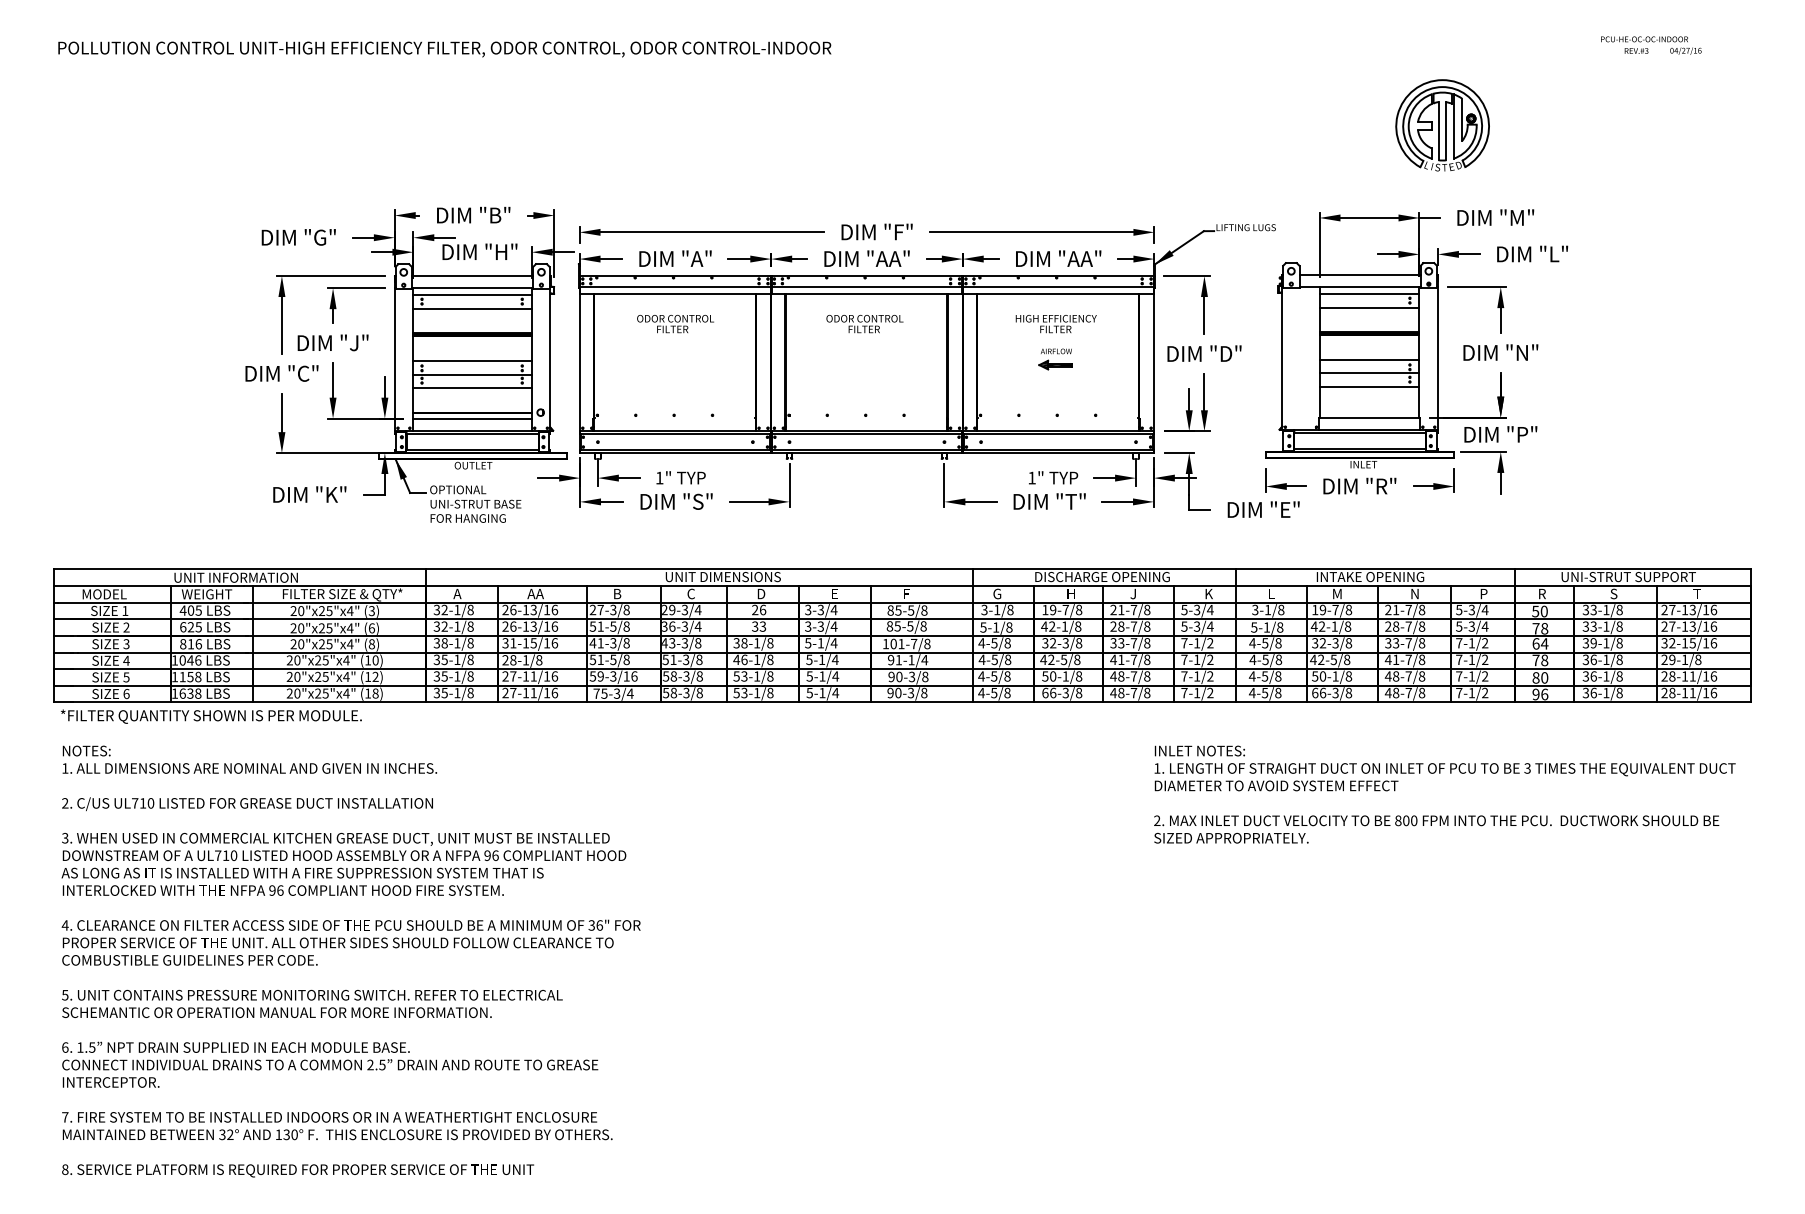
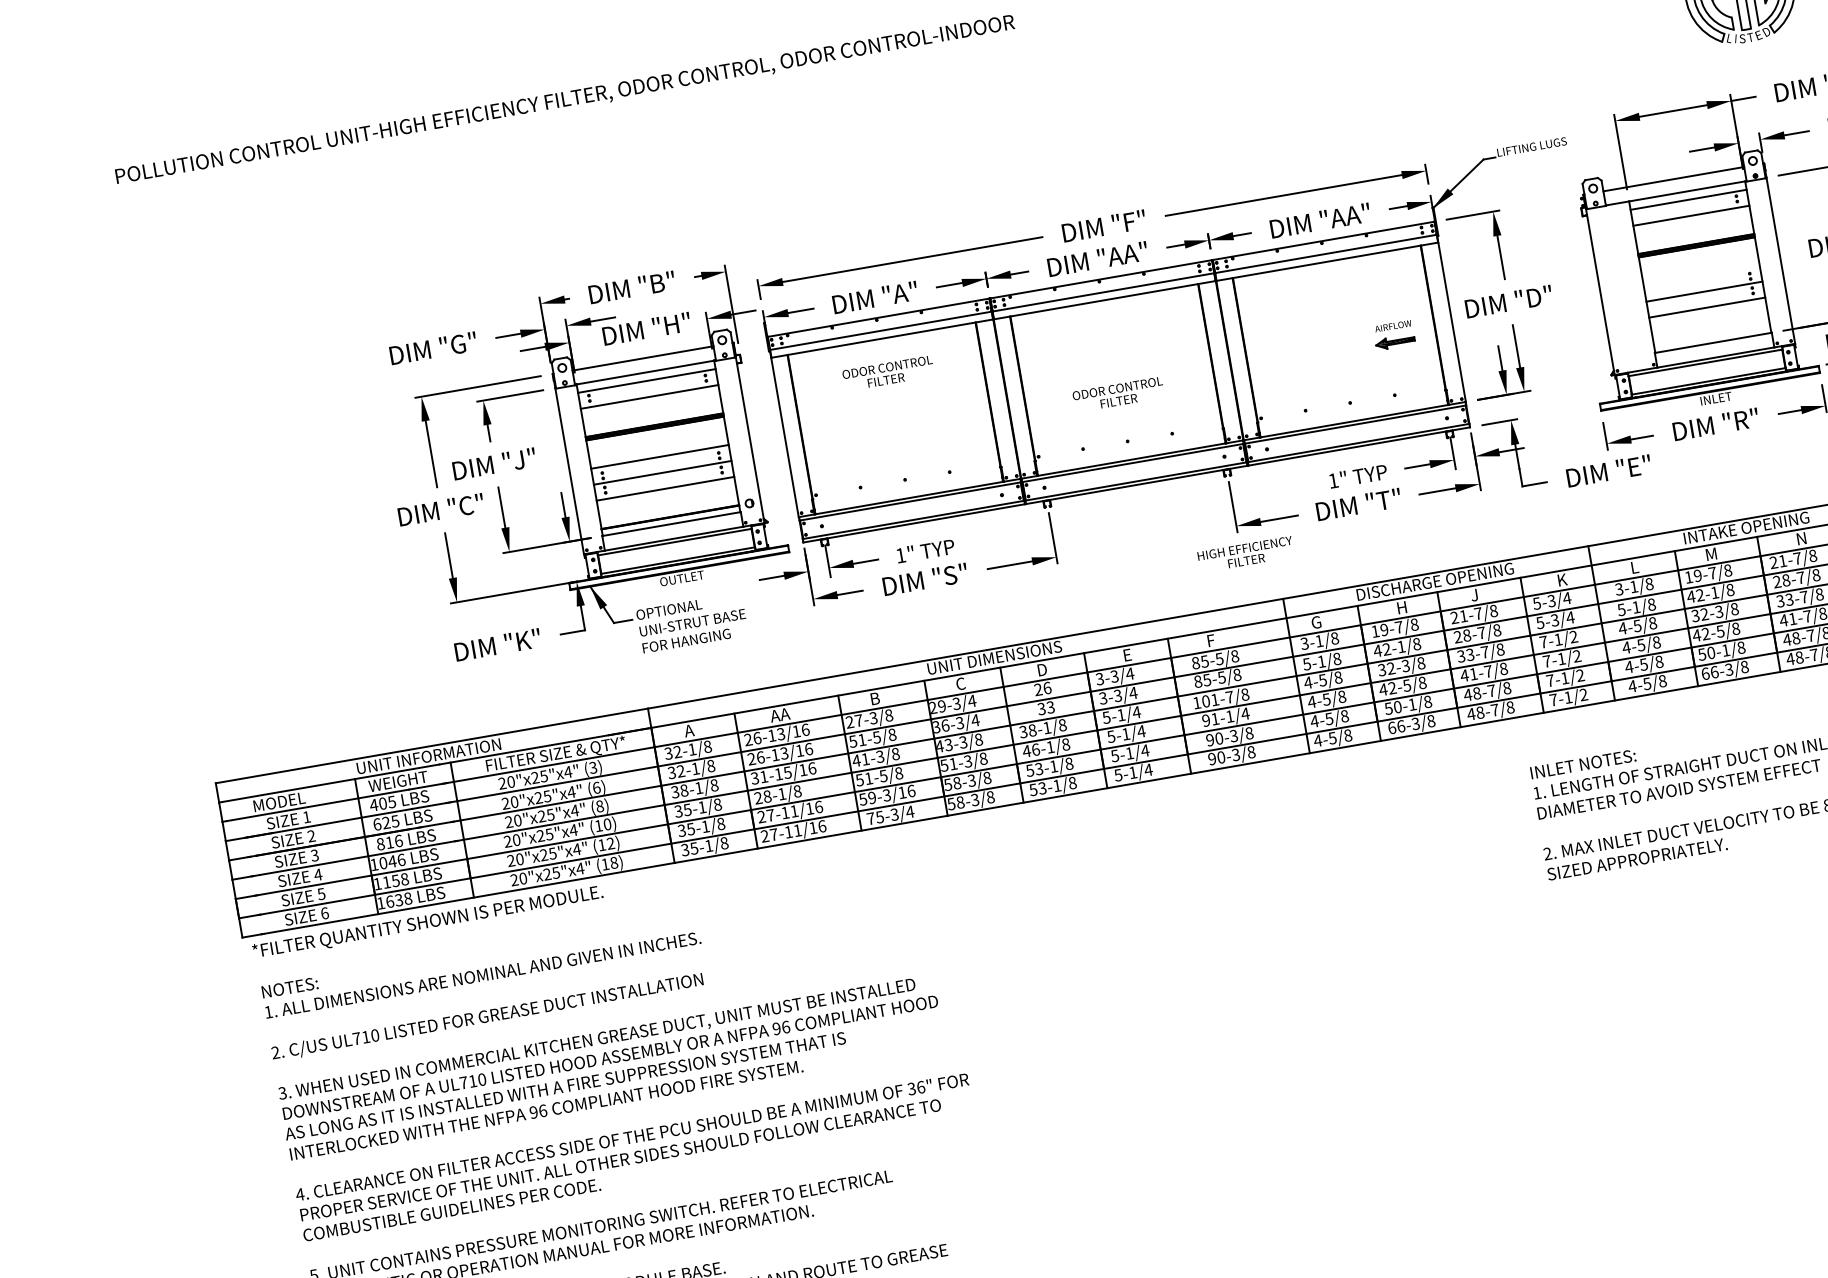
text: (864, 324) -> (1118, 395), moved
text: (1055, 324) -> (1245, 555), moved
part: (1055, 359) -> (1393, 335), moved
line: (1369, 359) -> (1701, 275), removed

